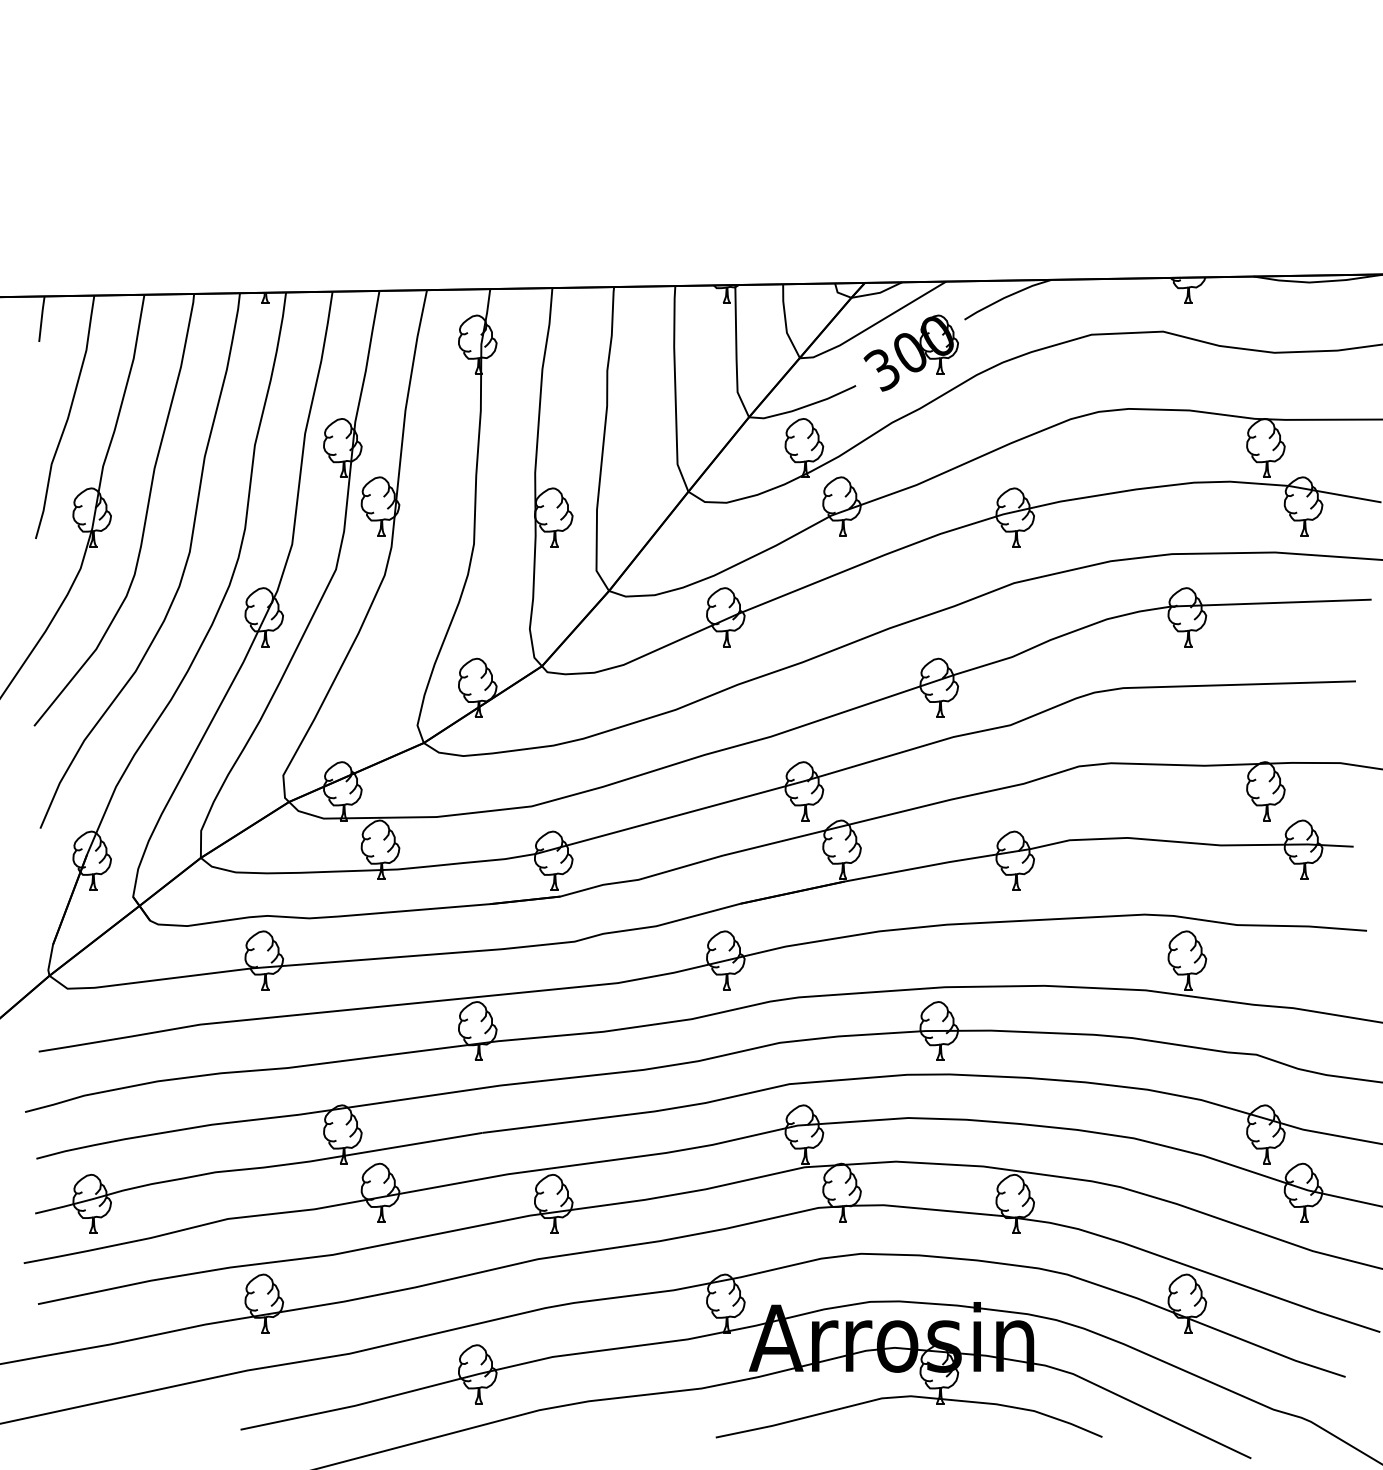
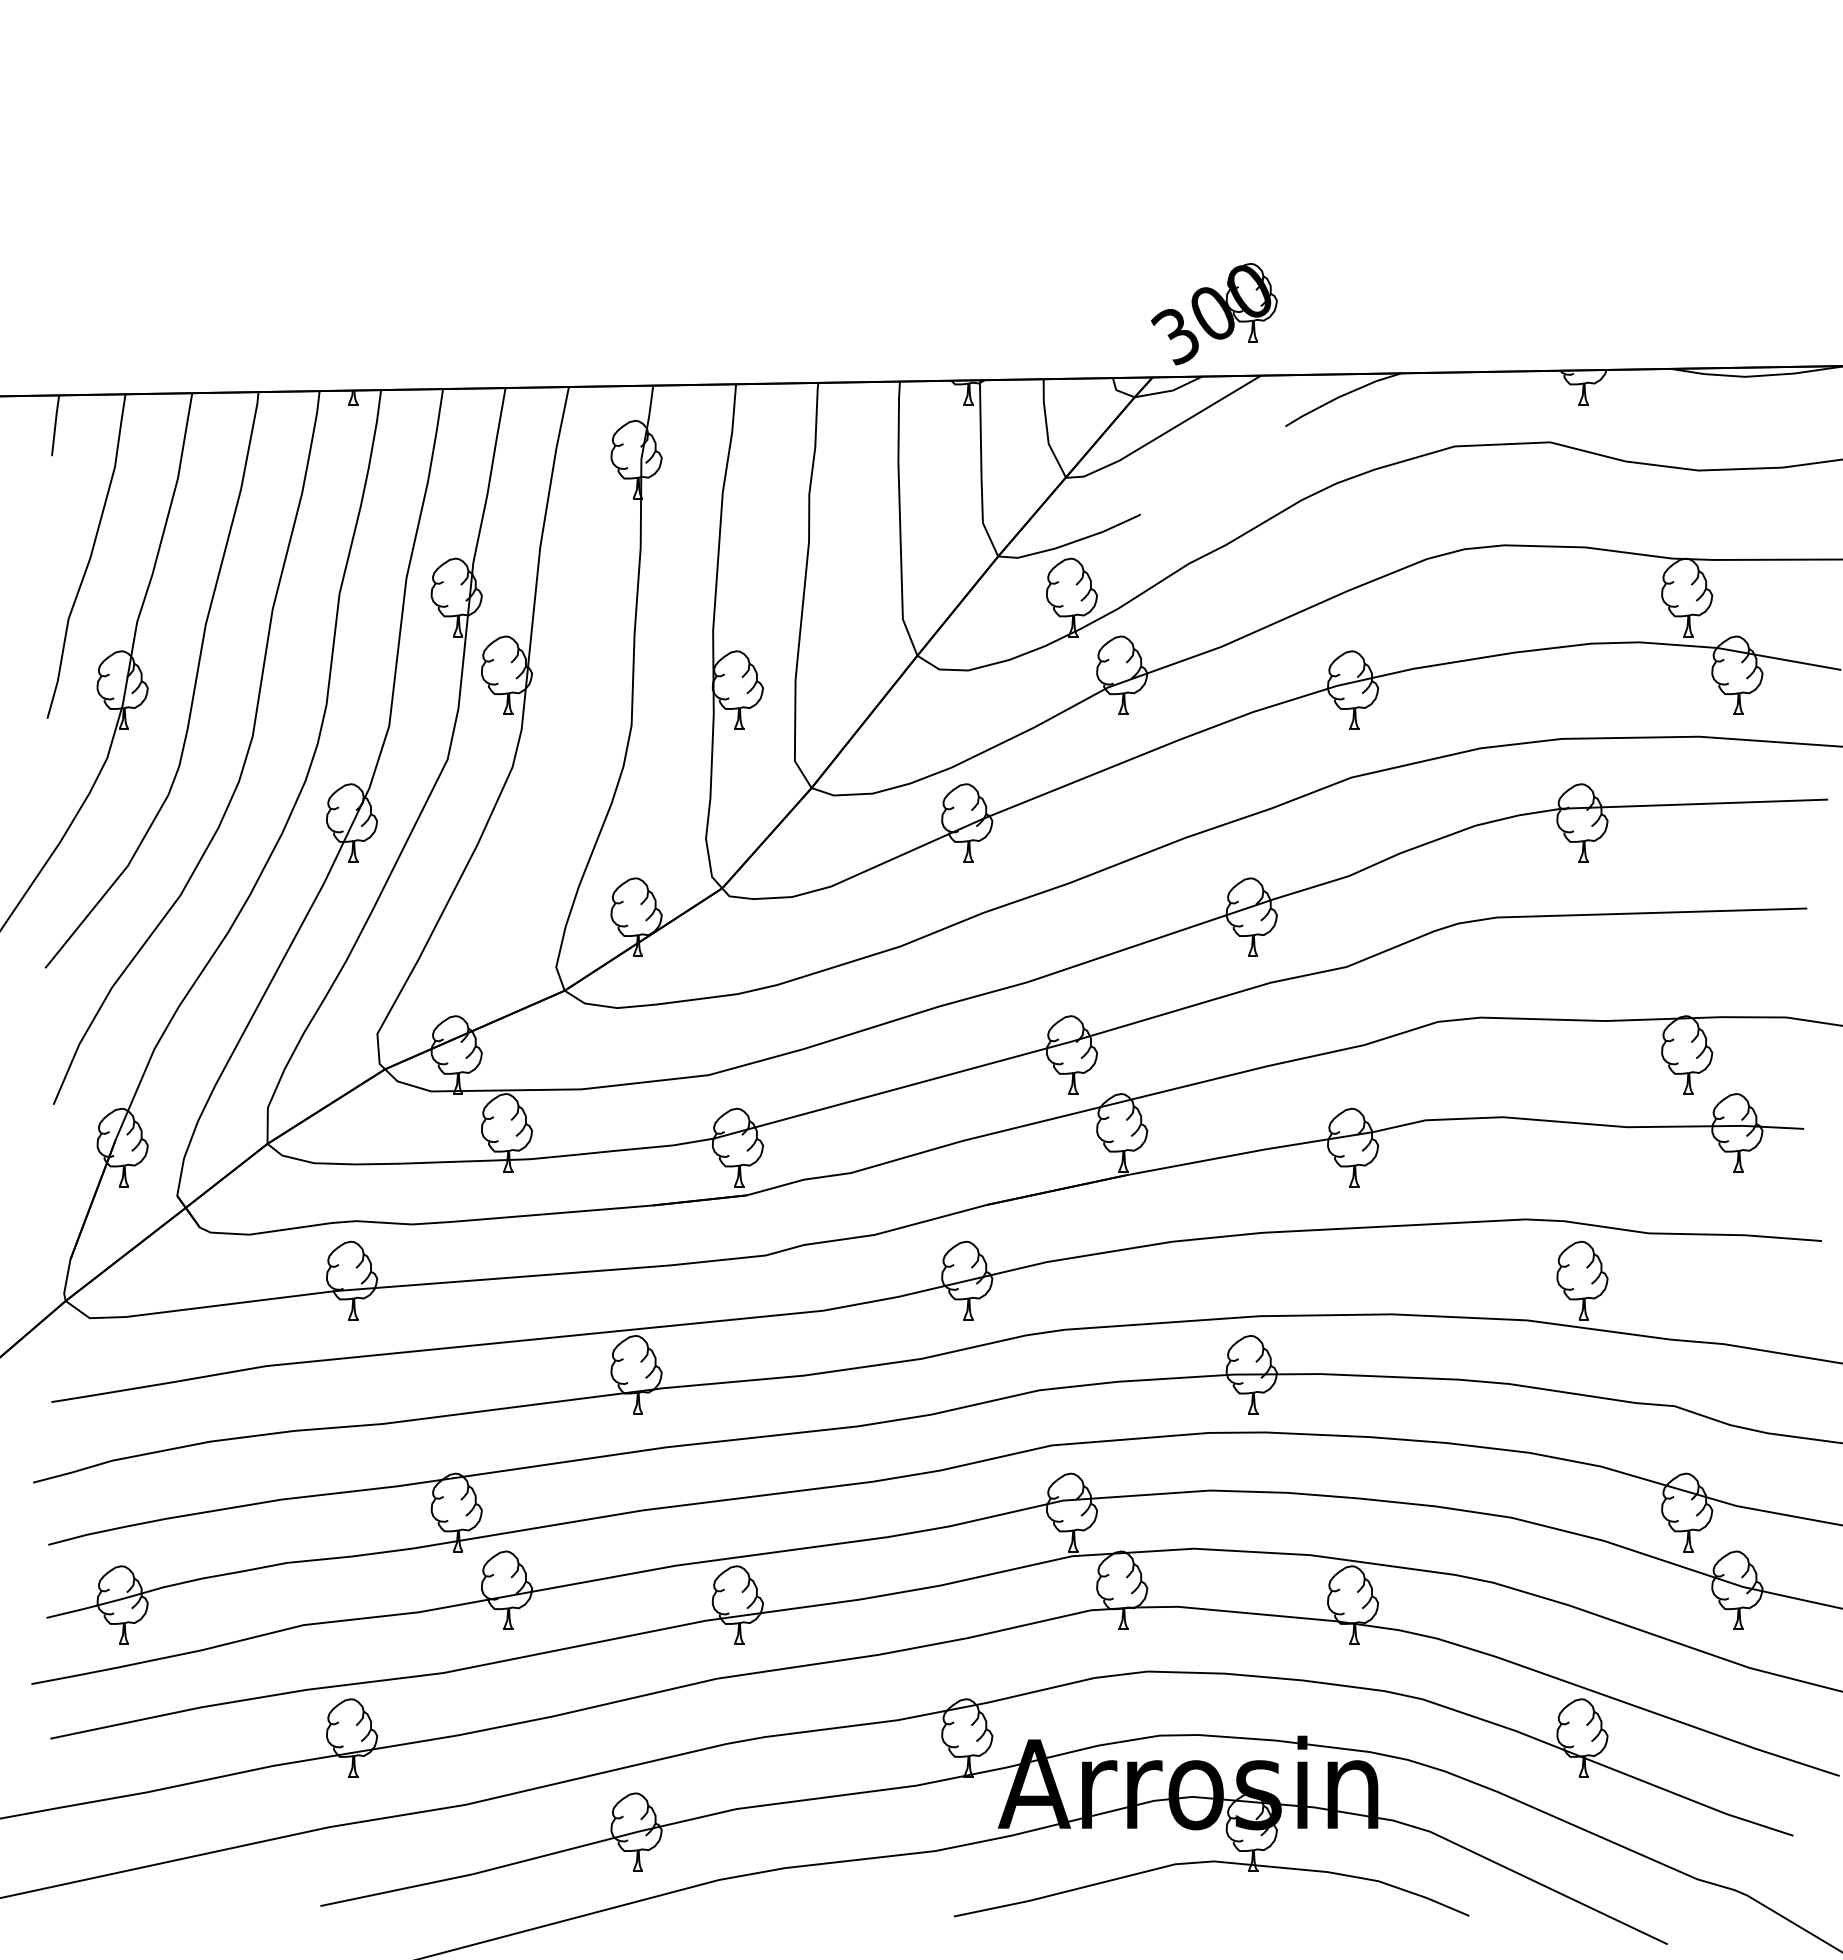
part: (911, 353) -> (1214, 314), moved

